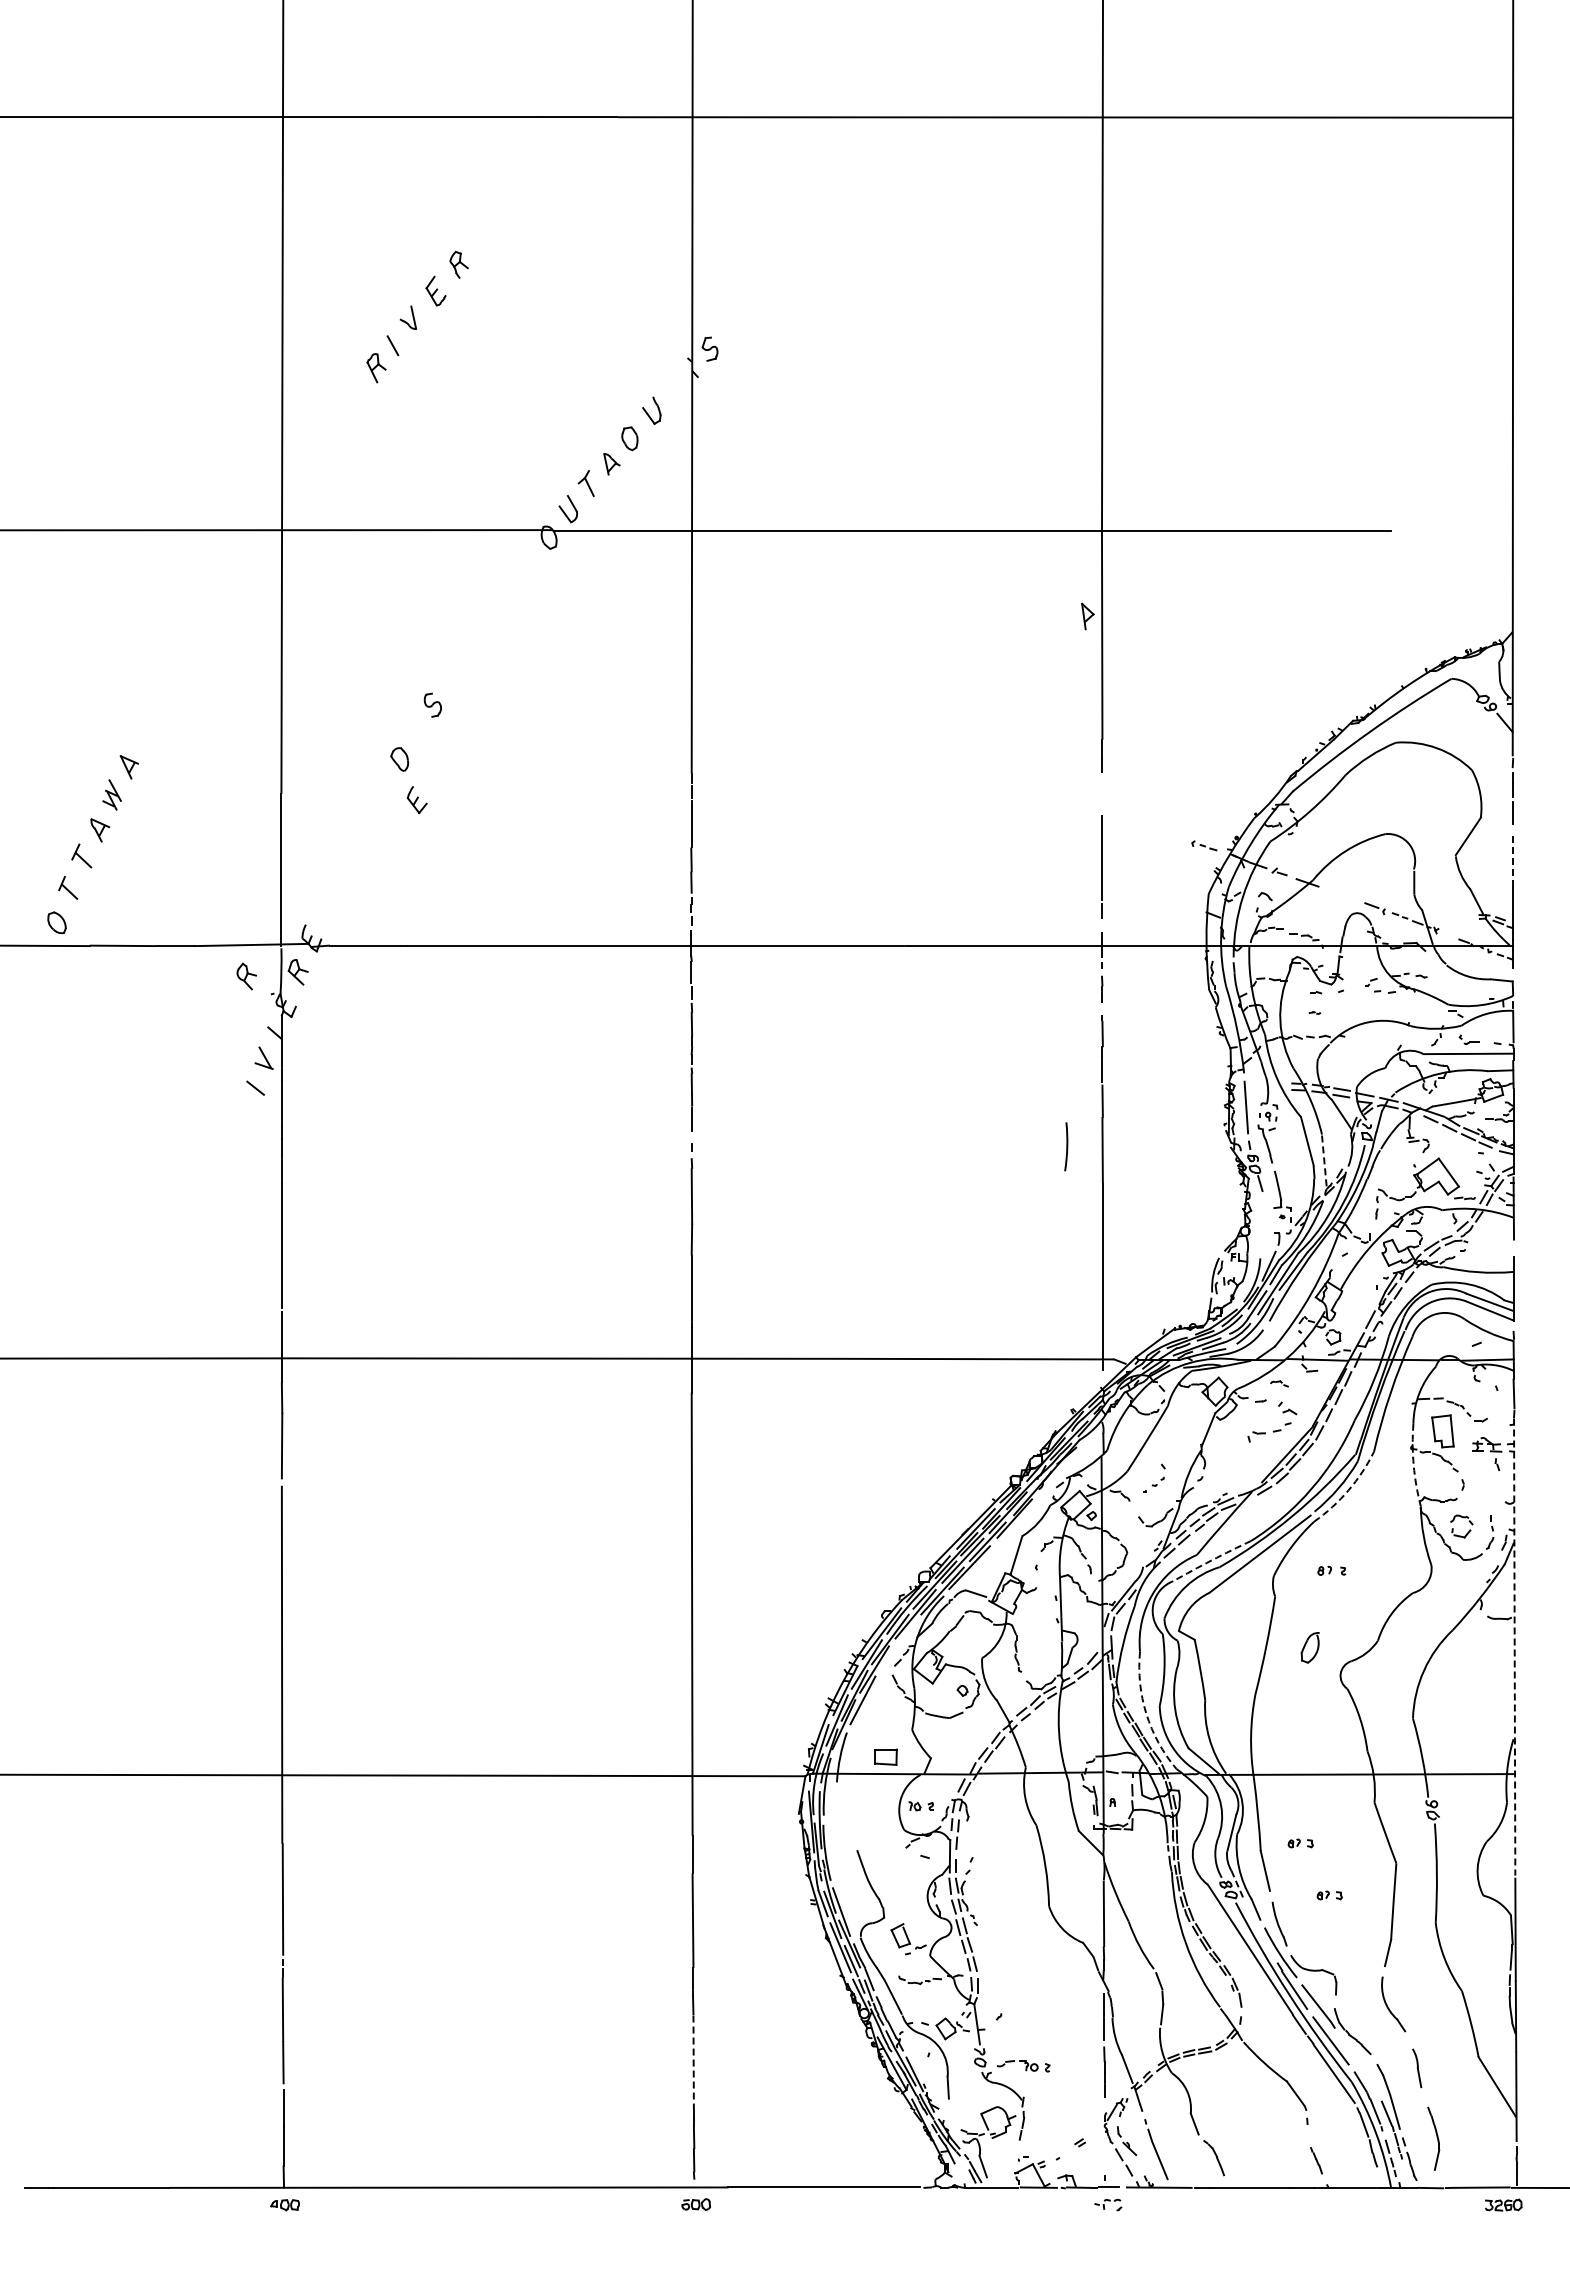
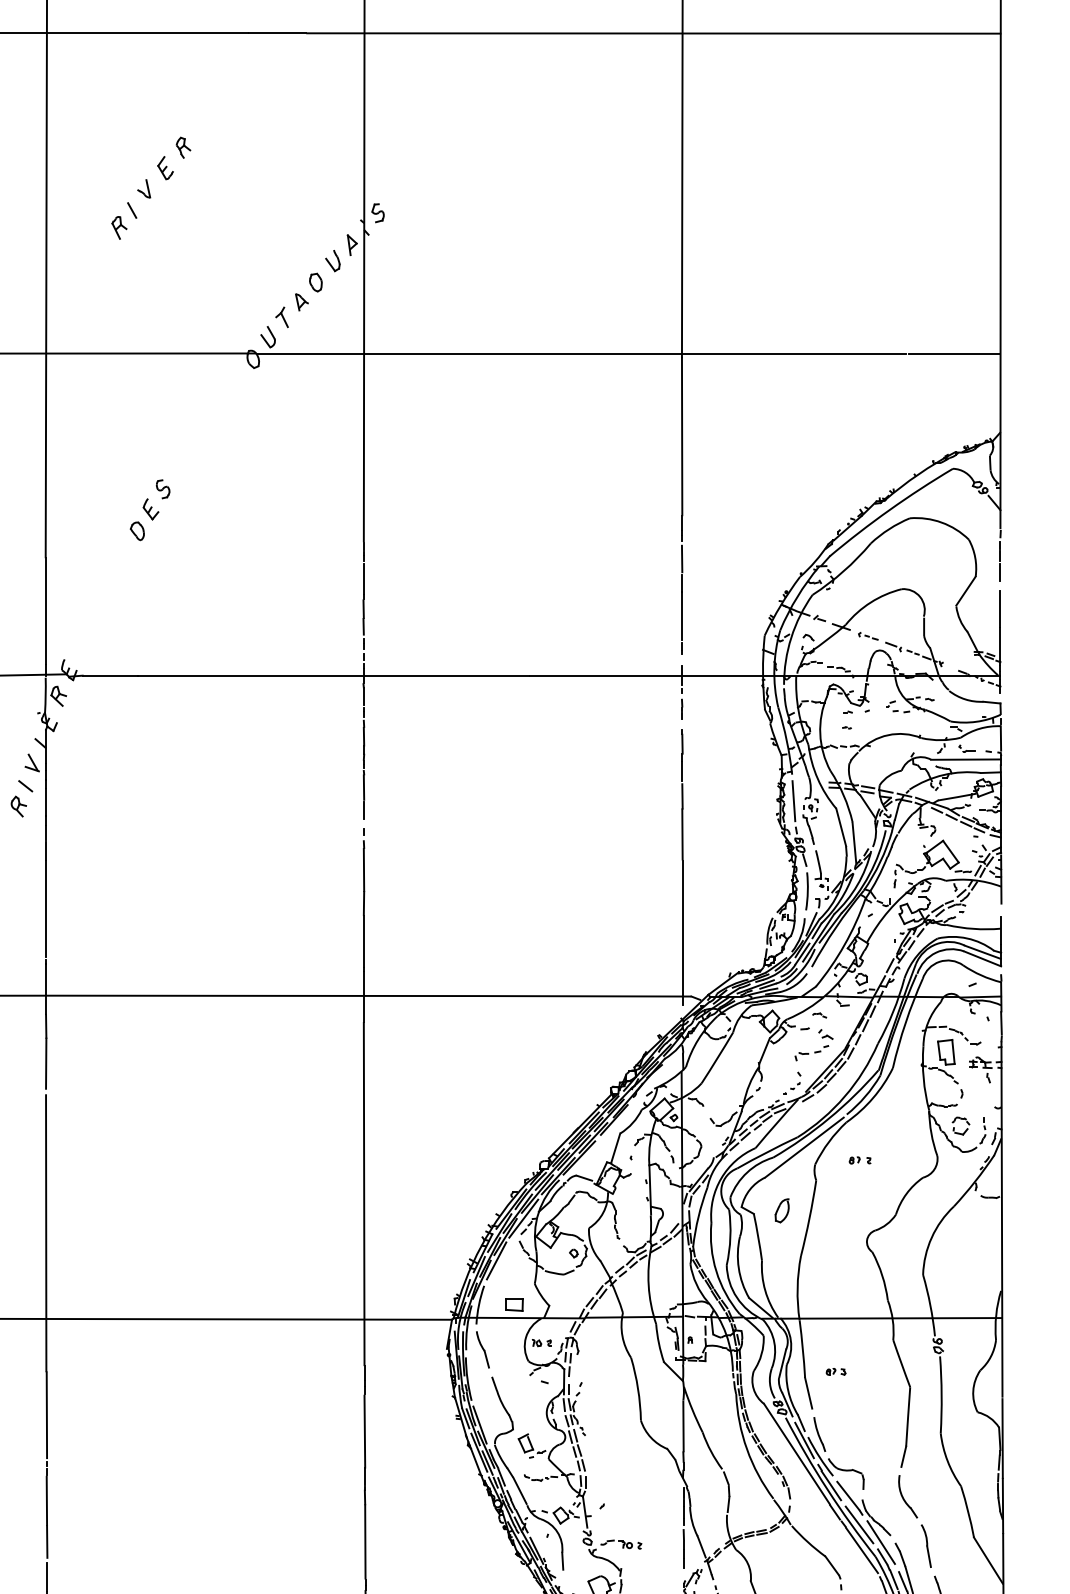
line: (1453, 531) -> (954, 354), added
part: (1087, 616) -> (352, 245), moved
line: (1102, 795) -> (682, 559), added
part: (416, 800) -> (150, 509), moved
part: (1204, 845) -> (868, 636), moved
line: (1512, 859) -> (1000, 608), dashed -> solid
part: (246, 976) -> (18, 806), moved
arc: (1066, 1146) -> (807, 891), moved
line: (1324, 1161) -> (854, 843), dashed -> solid
arc: (1413, 1465) -> (923, 1078), dashed -> solid
part: (1160, 1479) -> (797, 1084), moved
arc: (1348, 1490) -> (873, 1098), dashed -> solid
arc: (1211, 1560) -> (766, 1152), dashed -> solid
line: (897, 1645) -> (523, 1218), added
part: (1309, 1647) -> (781, 1210), moved
line: (1514, 1647) -> (1001, 1219), dashed -> solid
arc: (1146, 1713) -> (716, 1271), dashed -> solid
part: (845, 1814) -> (483, 1349), added
line: (1238, 1886) -> (787, 1405), dashed -> solid
part: (1329, 1895) -> (858, 1412), removed
line: (1260, 1931) -> (804, 1440), added
line: (693, 2063) -> (365, 1542), dashed -> solid
line: (1358, 2063) -> (880, 1542), added
part: (1416, 2068) -> (925, 1546), size x1.43

